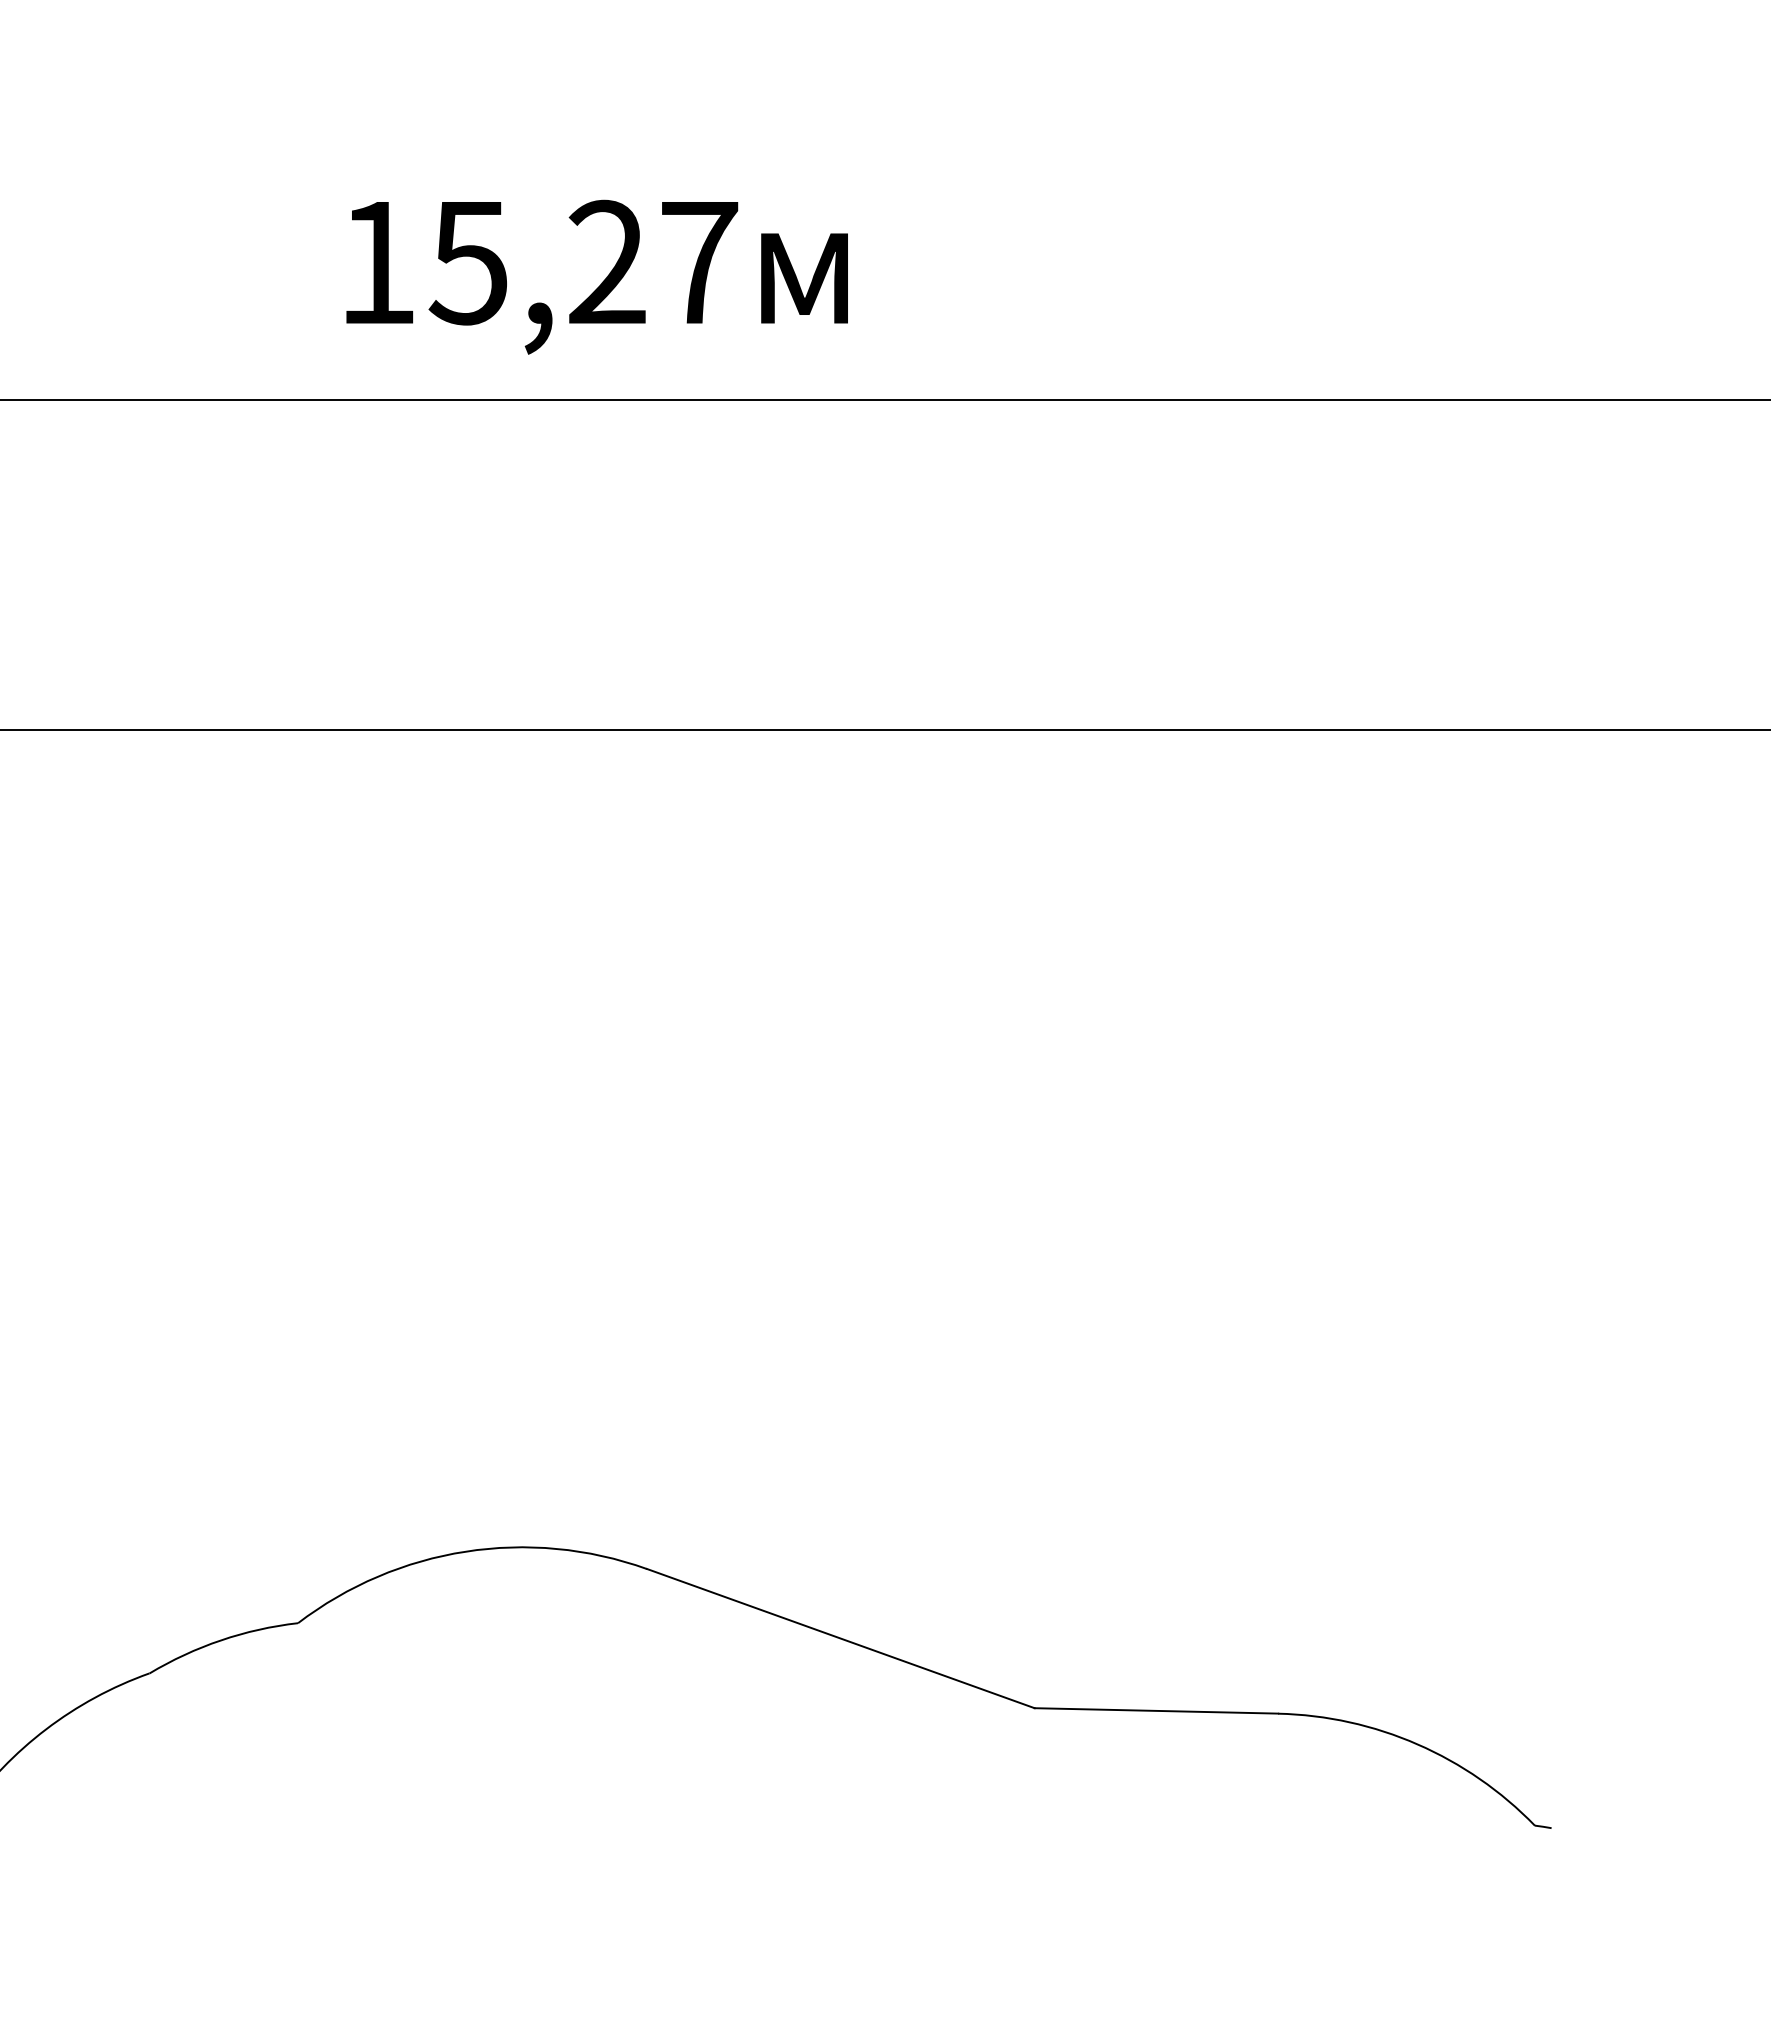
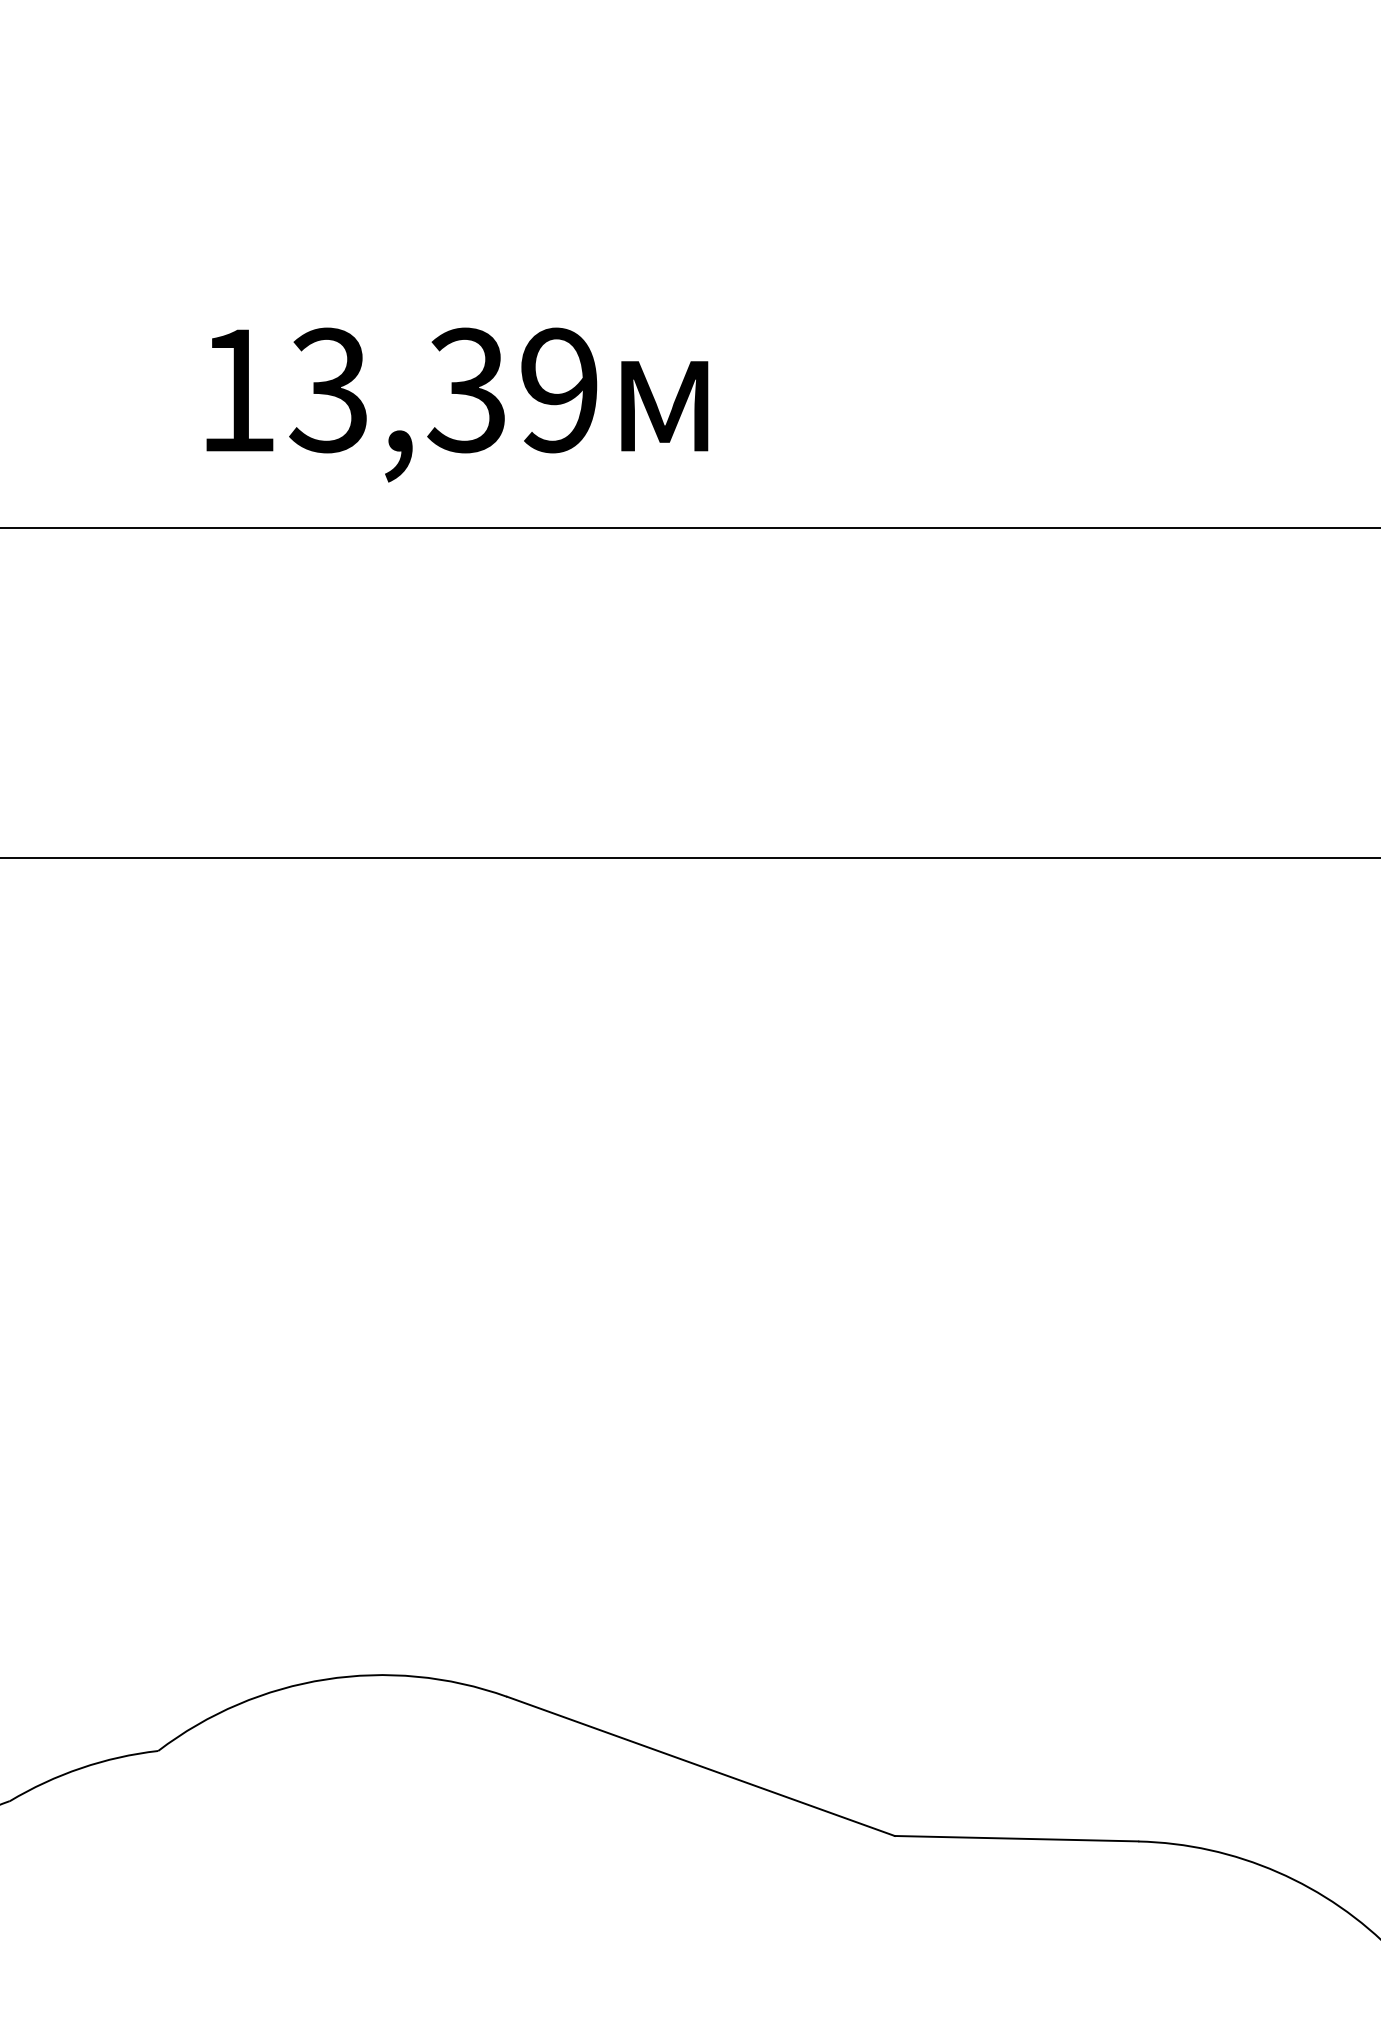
text: (583, 262) -> (443, 390), 15,27 -> 13,39

